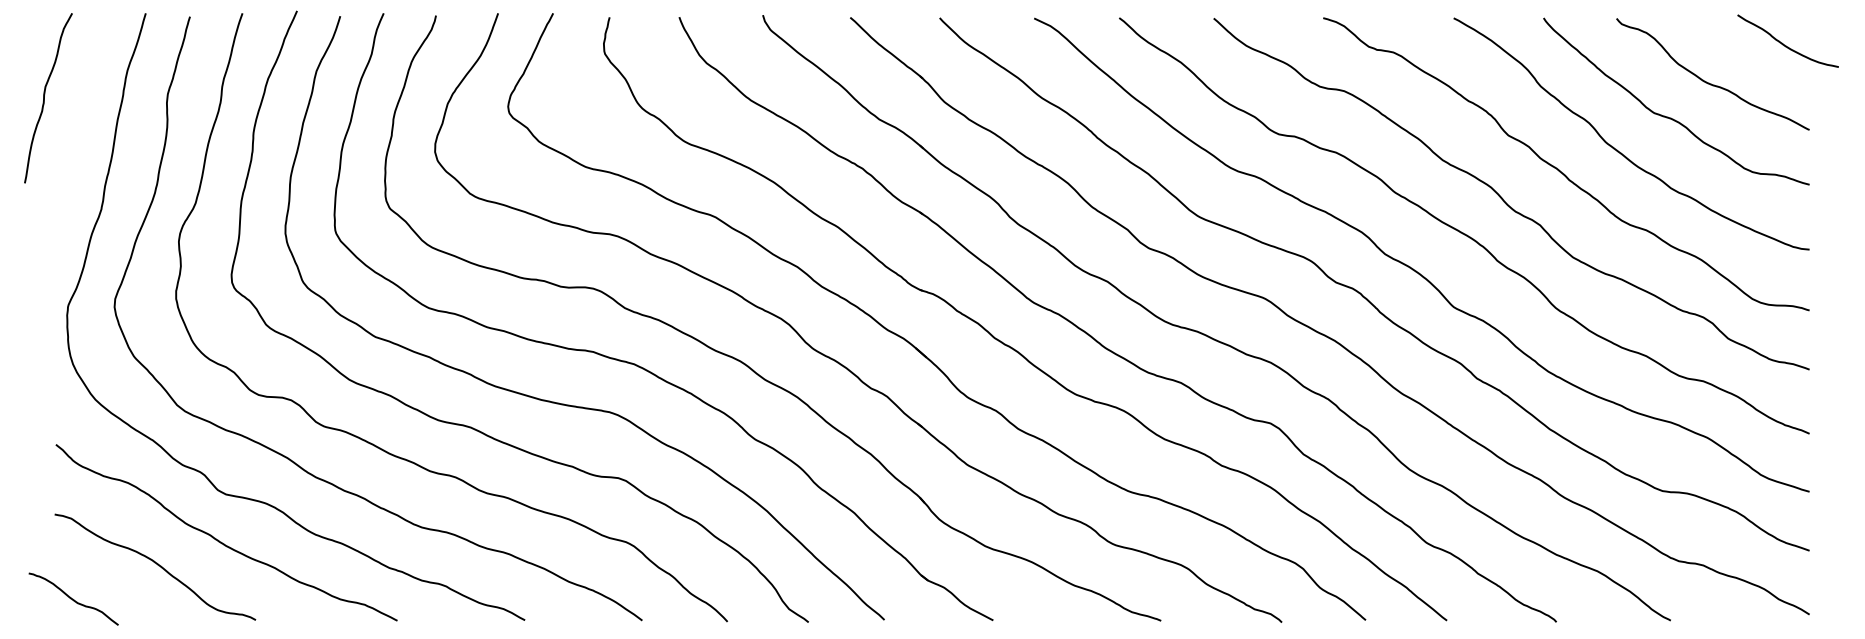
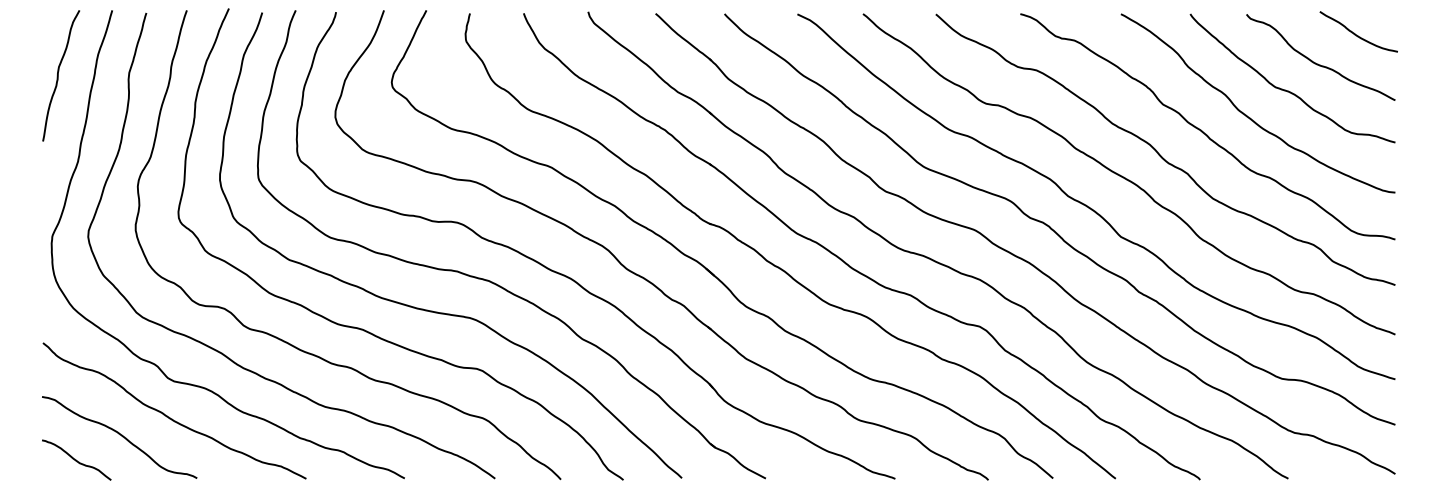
curve: (1783, 43) -> (1355, 33), moved
curve: (44, 97) -> (58, 75), moved
curve: (73, 598) -> (76, 459), moved

